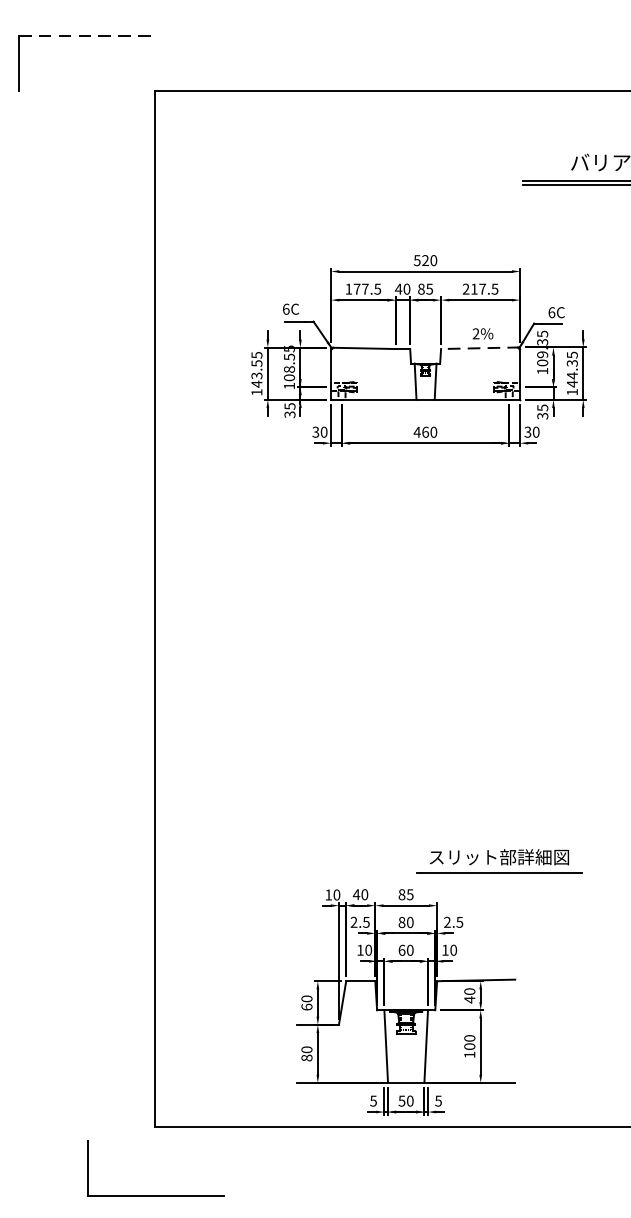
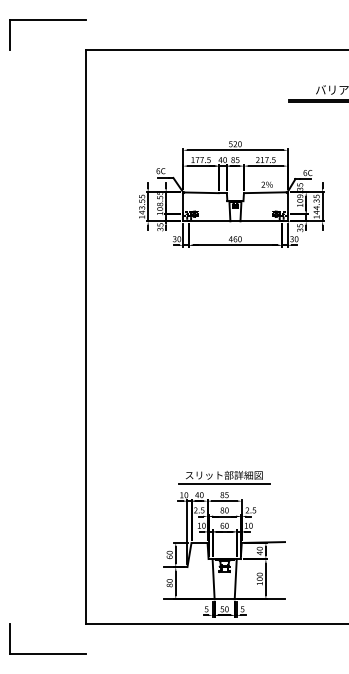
line: (87, 36) -> (48, 20), dashed -> solid
line: (479, 347) -> (265, 192), dashed -> solid
part: (499, 861) -> (224, 477), moved
part: (154, 1195) -> (47, 653), moved

